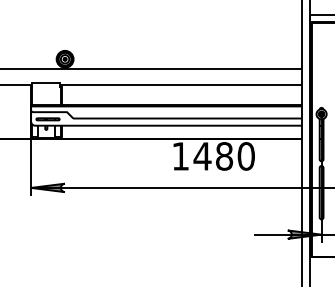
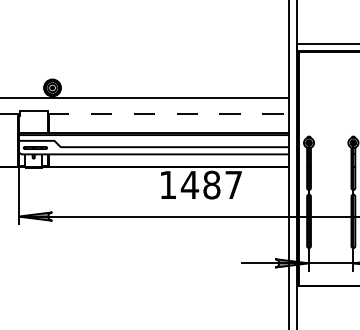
line: (181, 84) -> (168, 113), solid -> dashed
text: (246, 155) -> (233, 184), 1480 -> 1487

